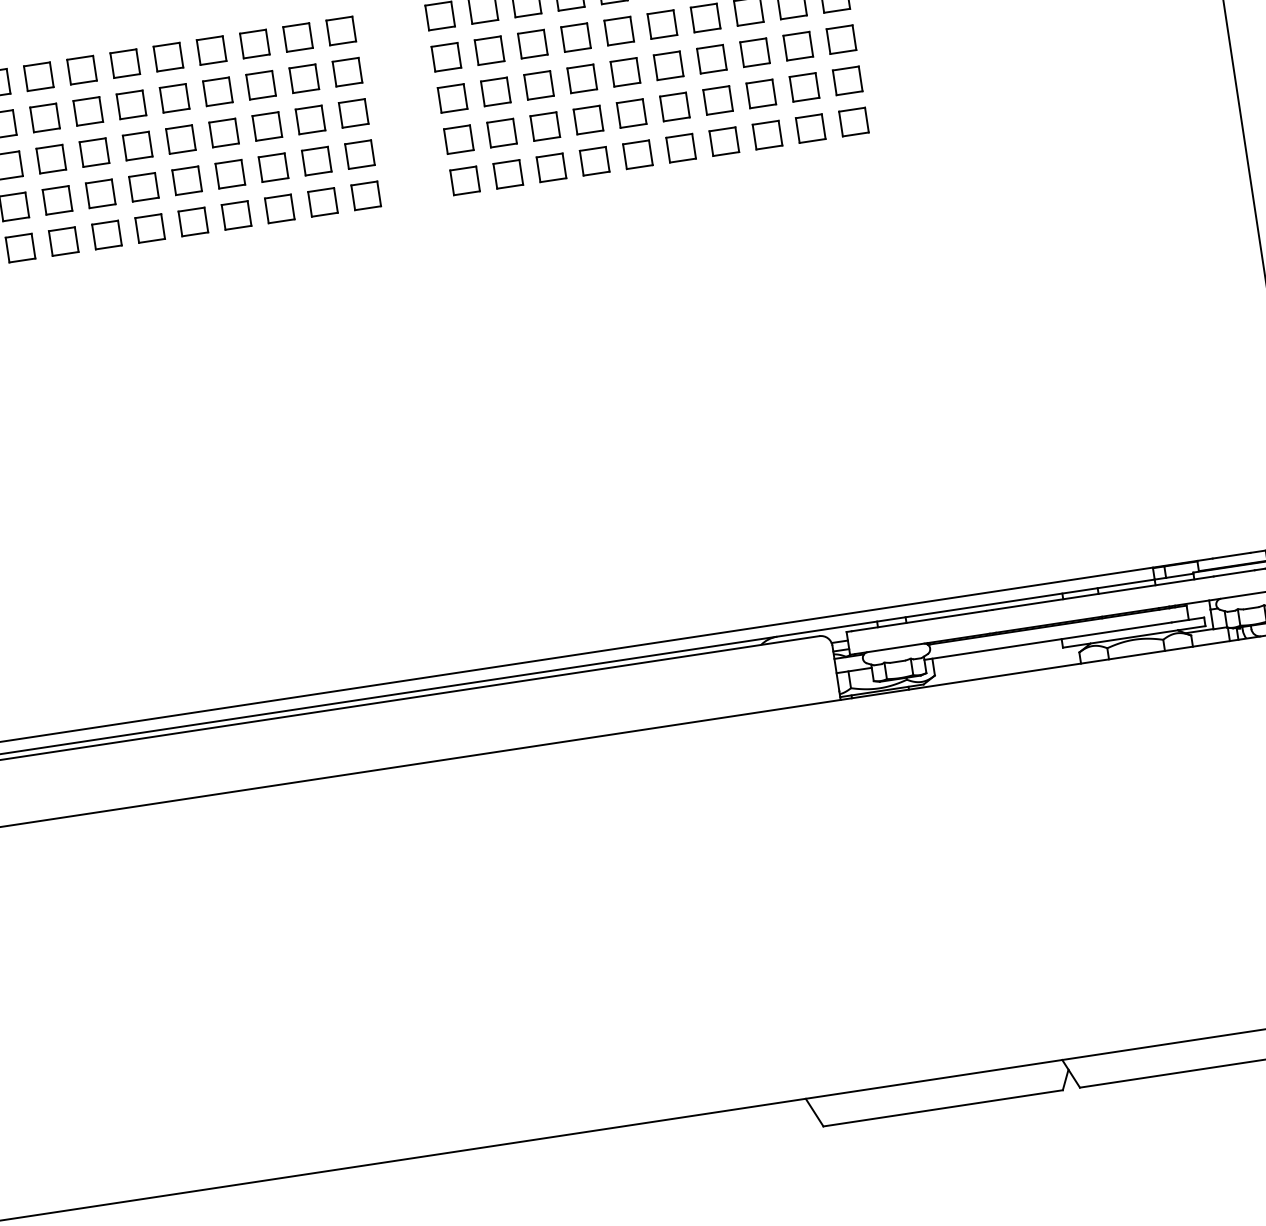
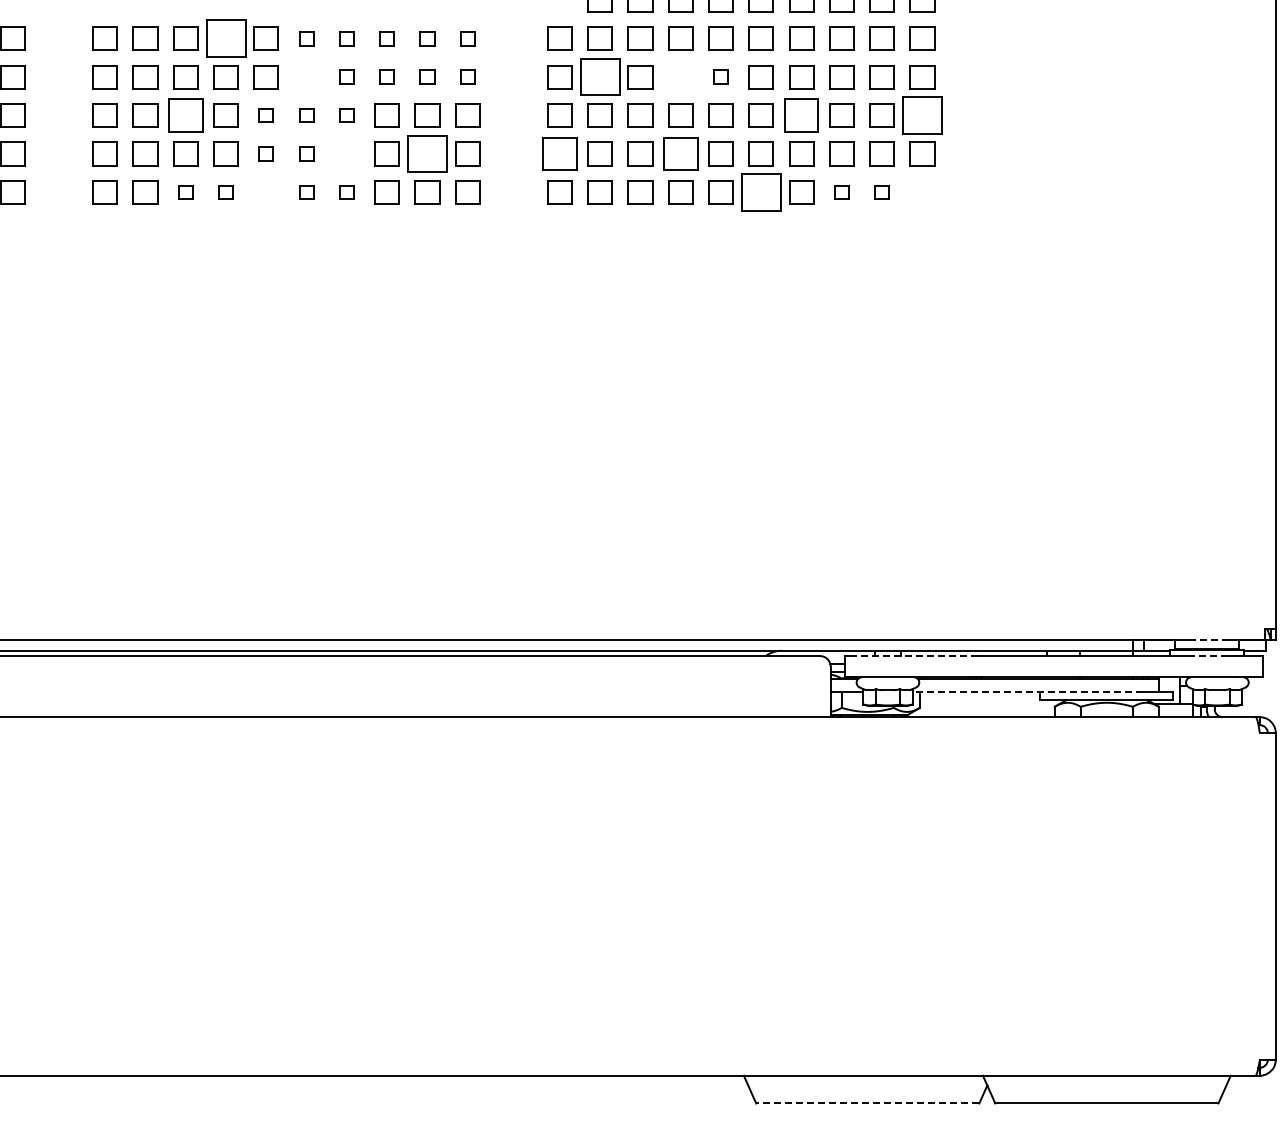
part: (340, 30) -> (467, 38), size x0.6
part: (618, 31) -> (720, 77), size x0.6
part: (298, 37) -> (427, 38), size x0.6
part: (575, 38) -> (680, 77), removed
part: (841, 39) -> (922, 115), size x1.6
part: (254, 43) -> (386, 38), size x0.6
part: (211, 50) -> (346, 38), size x0.6
part: (488, 51) -> (599, 77), size x1.6
part: (168, 56) -> (306, 38), size x0.6
part: (711, 59) -> (801, 115), size x1.4
part: (81, 70) -> (225, 38), size x1.6
part: (347, 72) -> (467, 77), size x0.6
part: (304, 79) -> (427, 77), size x0.6
part: (260, 85) -> (386, 77), size x0.6
part: (217, 92) -> (346, 77), size x0.6
part: (174, 98) -> (306, 77), removed
part: (588, 119) -> (680, 153), size x1.4
part: (854, 122) -> (922, 192), removed
part: (810, 128) -> (881, 192), size x0.6
part: (223, 133) -> (346, 115), size x0.6
part: (767, 135) -> (841, 192), size x0.6
part: (180, 139) -> (306, 115), size x0.6
part: (458, 139) -> (559, 153), size x1.4
part: (136, 146) -> (265, 115), size x0.6
part: (680, 148) -> (760, 192), size x1.6
part: (50, 159) -> (185, 115), size x1.4
part: (316, 160) -> (427, 153), size x1.6
part: (229, 173) -> (346, 153), removed
part: (186, 180) -> (306, 153), size x0.6
part: (142, 186) -> (265, 153), size x0.6
part: (236, 215) -> (346, 192), size x0.6
part: (193, 222) -> (306, 192), size x0.6
part: (149, 228) -> (265, 192), removed
part: (106, 235) -> (225, 192), size x0.6
part: (63, 241) -> (185, 192), size x0.6
line: (1231, 555) -> (1206, 639), solid -> dashed
line: (1235, 573) -> (1207, 656), solid -> dashed
line: (918, 621) -> (912, 656), solid -> dashed
line: (1047, 641) -> (1027, 692), solid -> dashed
line: (942, 1108) -> (867, 1103), solid -> dashed

